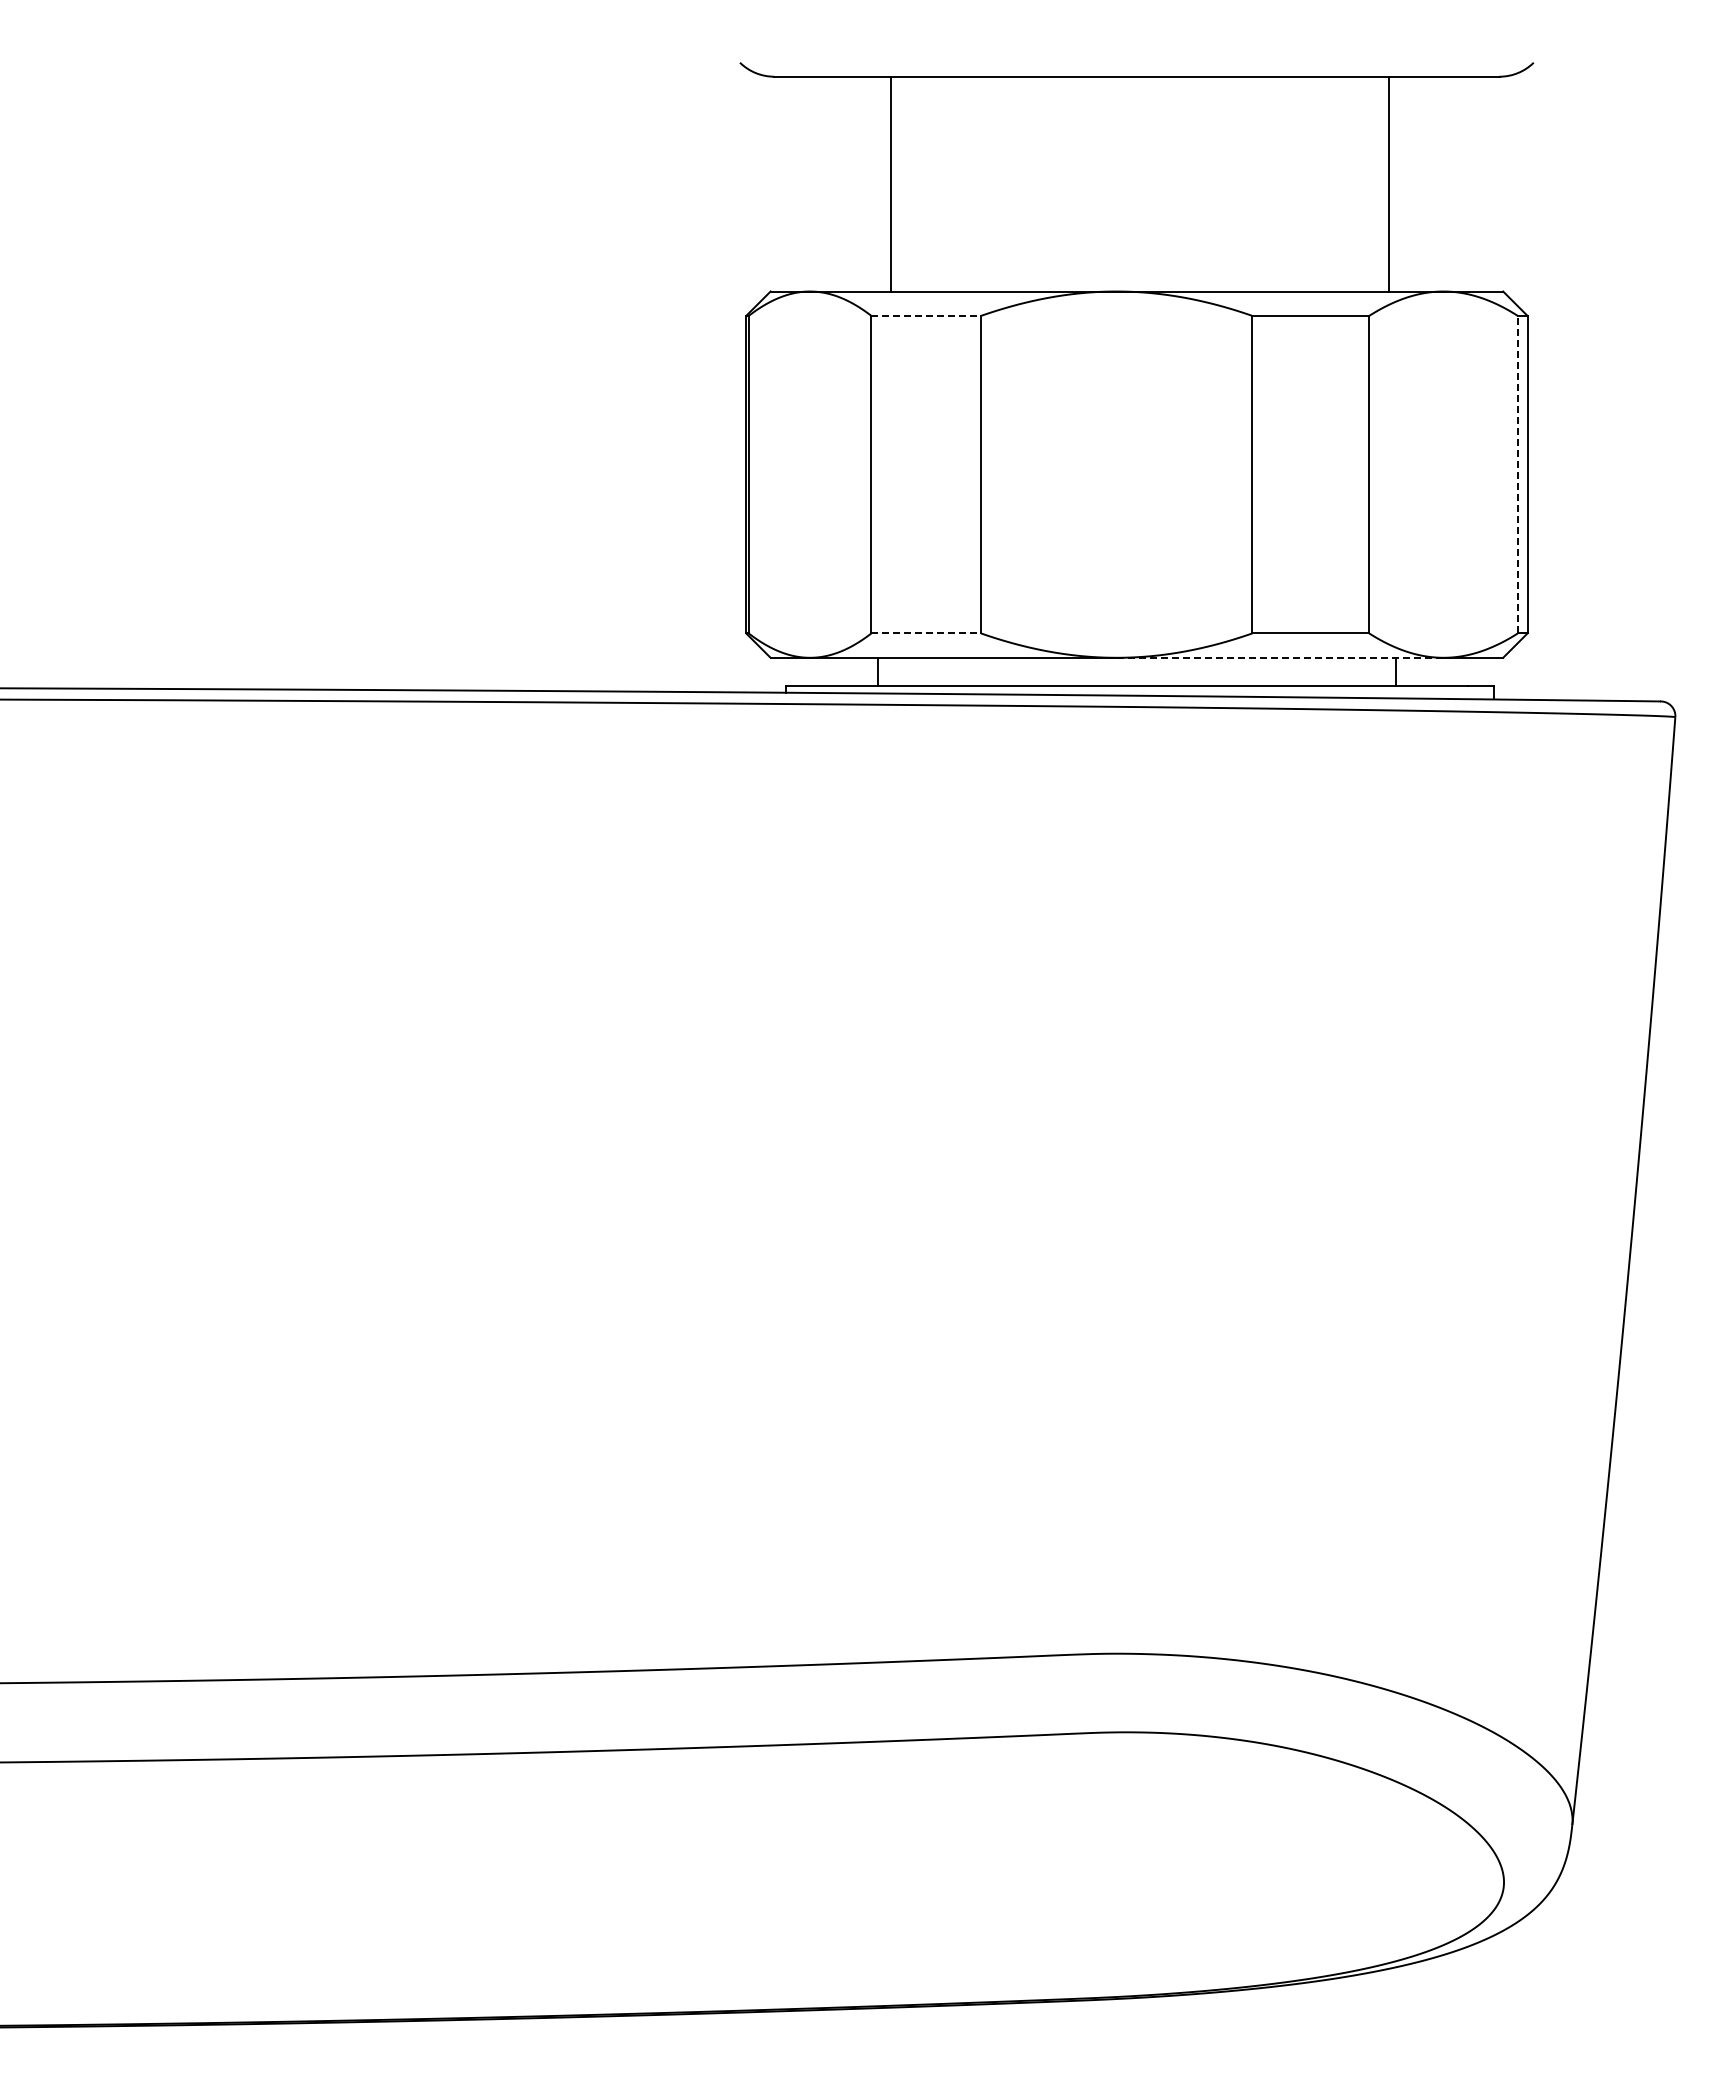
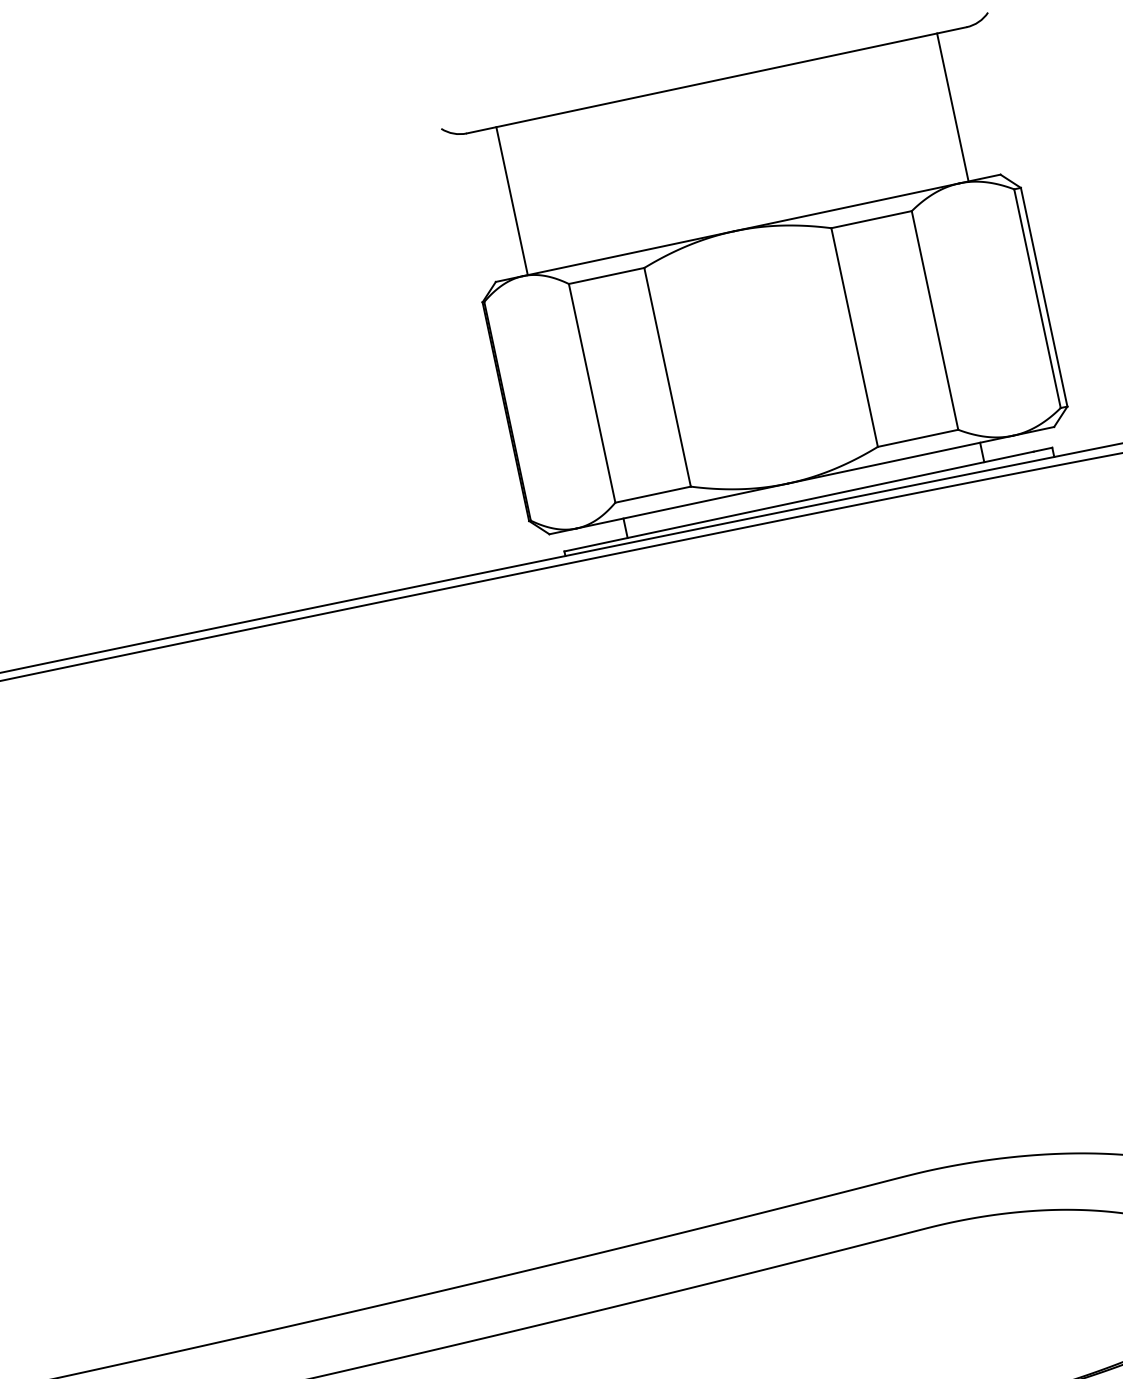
line: (891, 183) -> (512, 200), moved
line: (1388, 183) -> (952, 107), moved
line: (926, 315) -> (606, 275), dashed -> solid
line: (1517, 474) -> (1037, 298), dashed -> solid
line: (926, 633) -> (653, 494), dashed -> solid
line: (1280, 657) -> (900, 459), dashed -> solid

